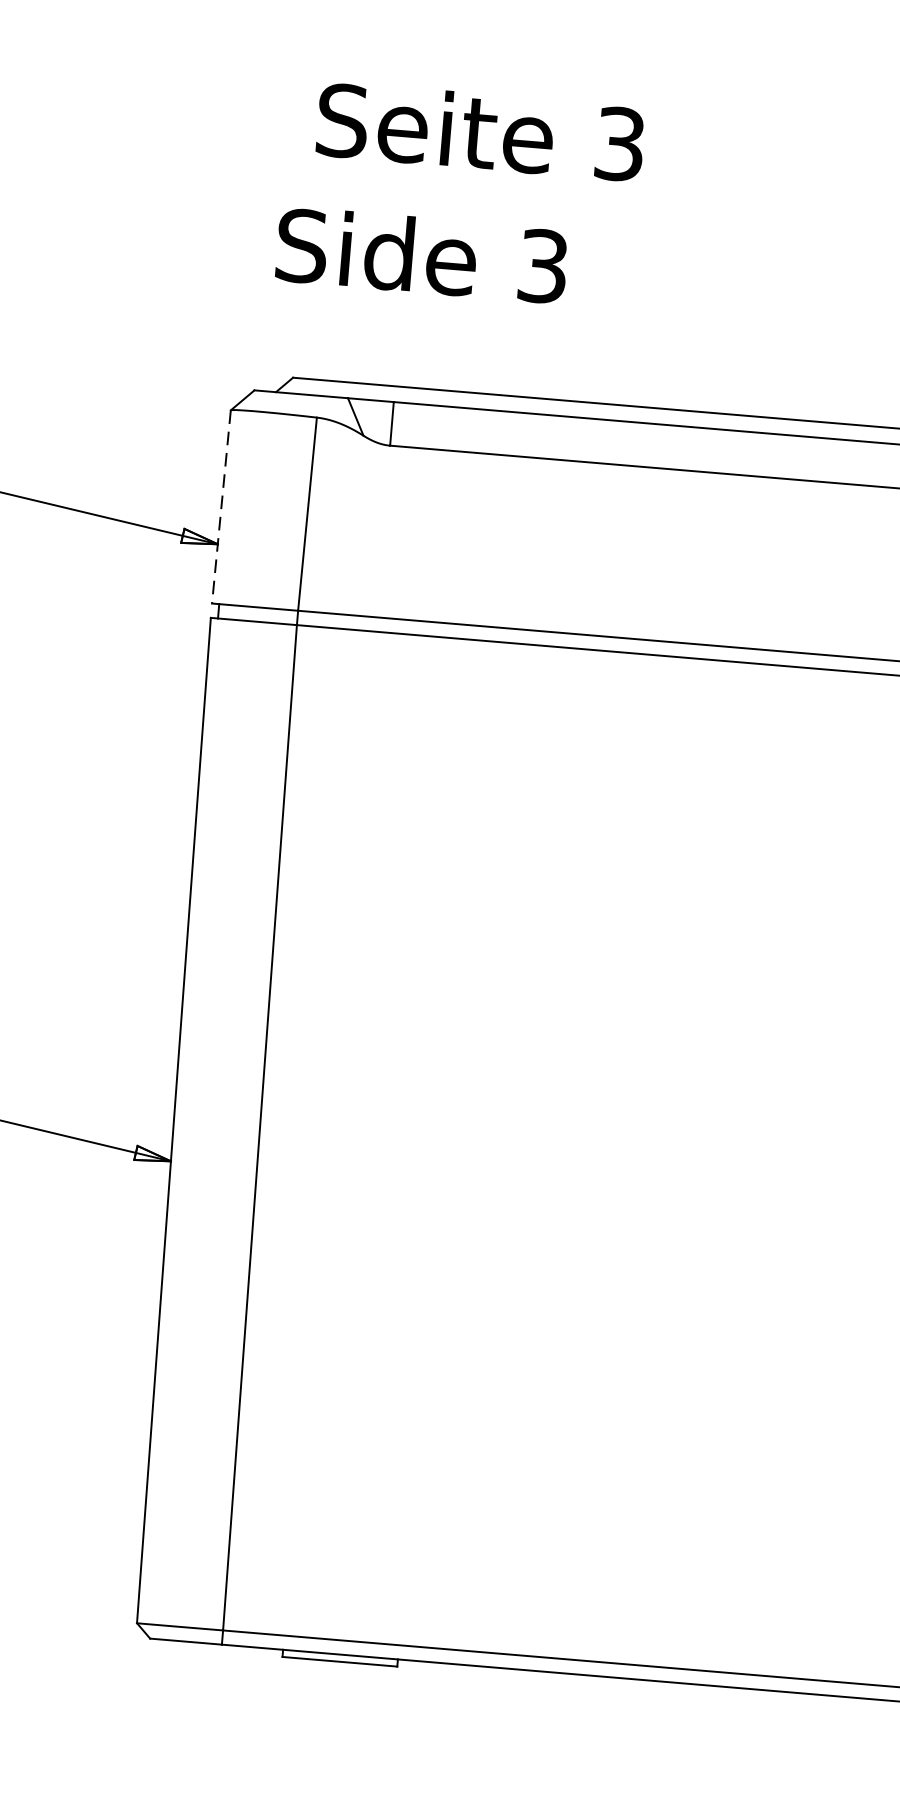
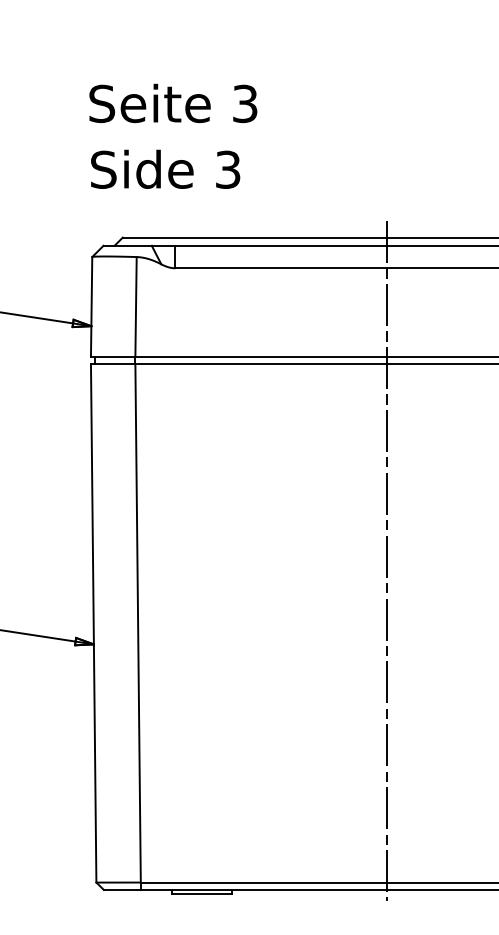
text: (481, 131) -> (173, 103), moved
text: (422, 253) -> (165, 168), moved
line: (221, 506) -> (91, 306), dashed -> solid
line: (753, 1048) -> (387, 561), added

